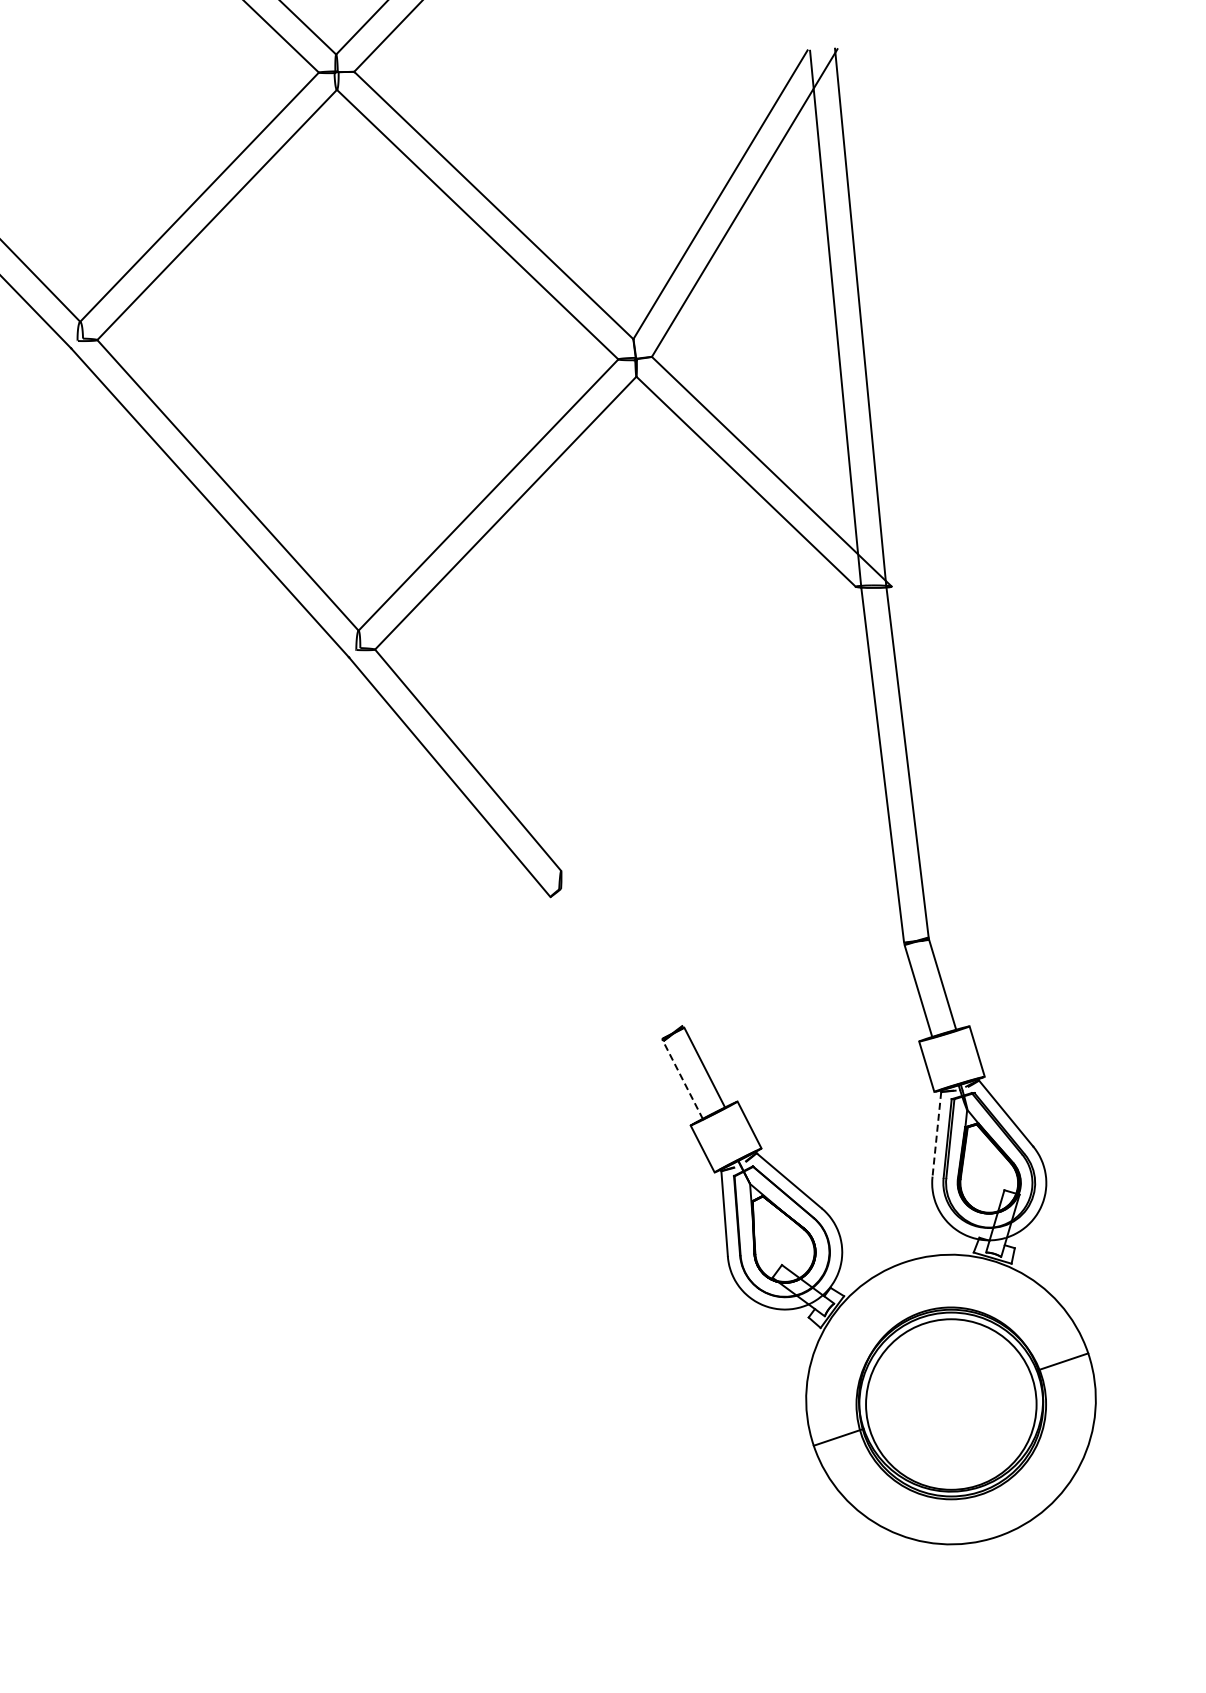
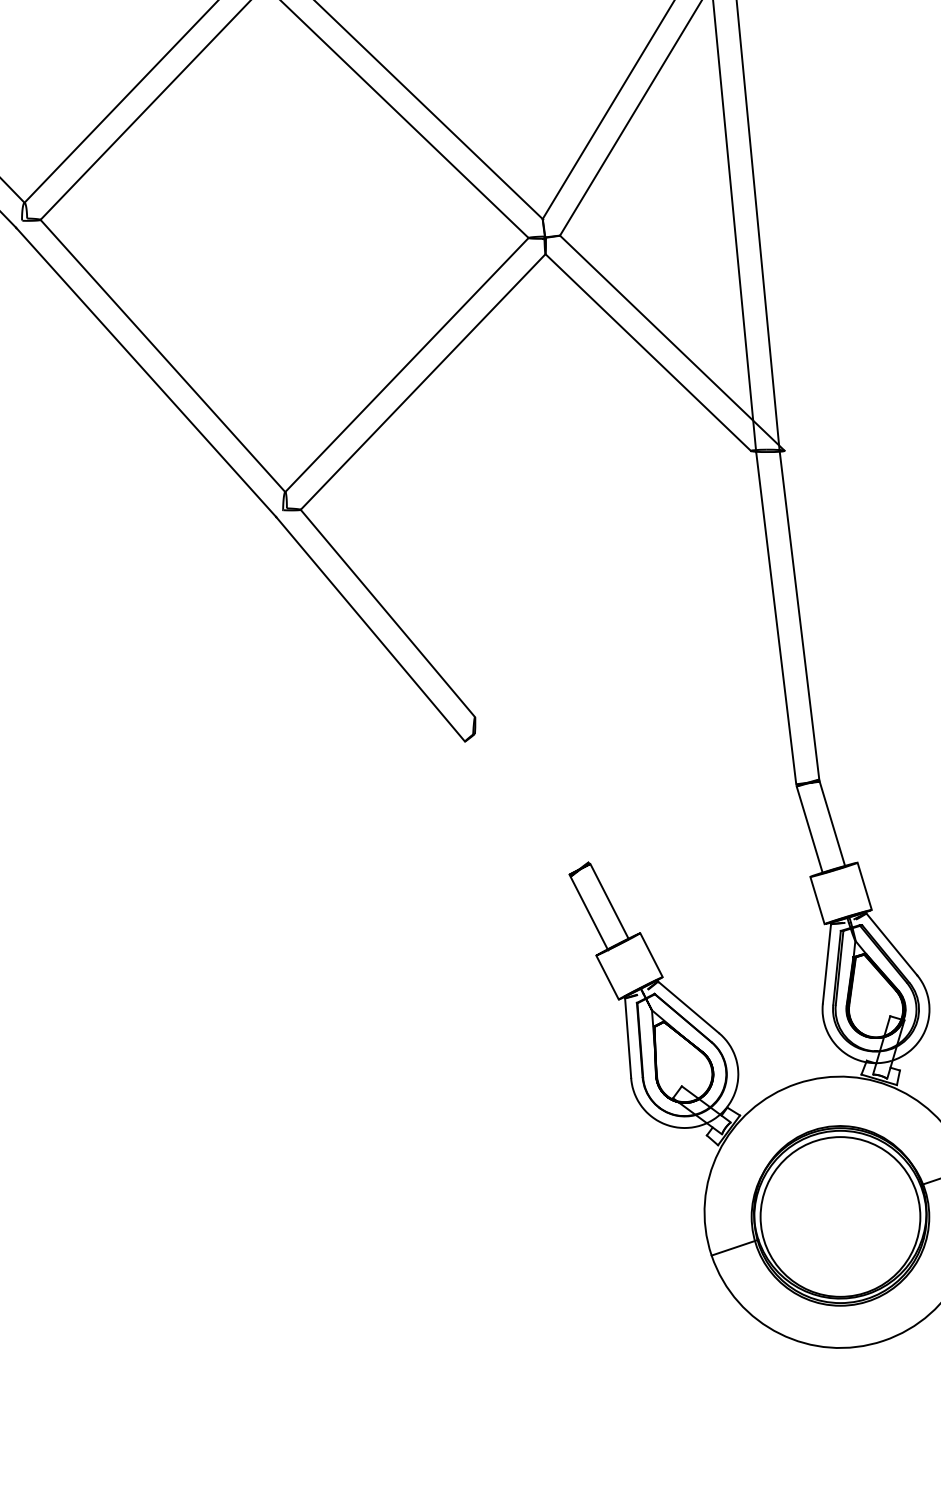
line: (682, 1078) -> (588, 911), dashed -> solid
line: (936, 1134) -> (826, 964), dashed -> solid

